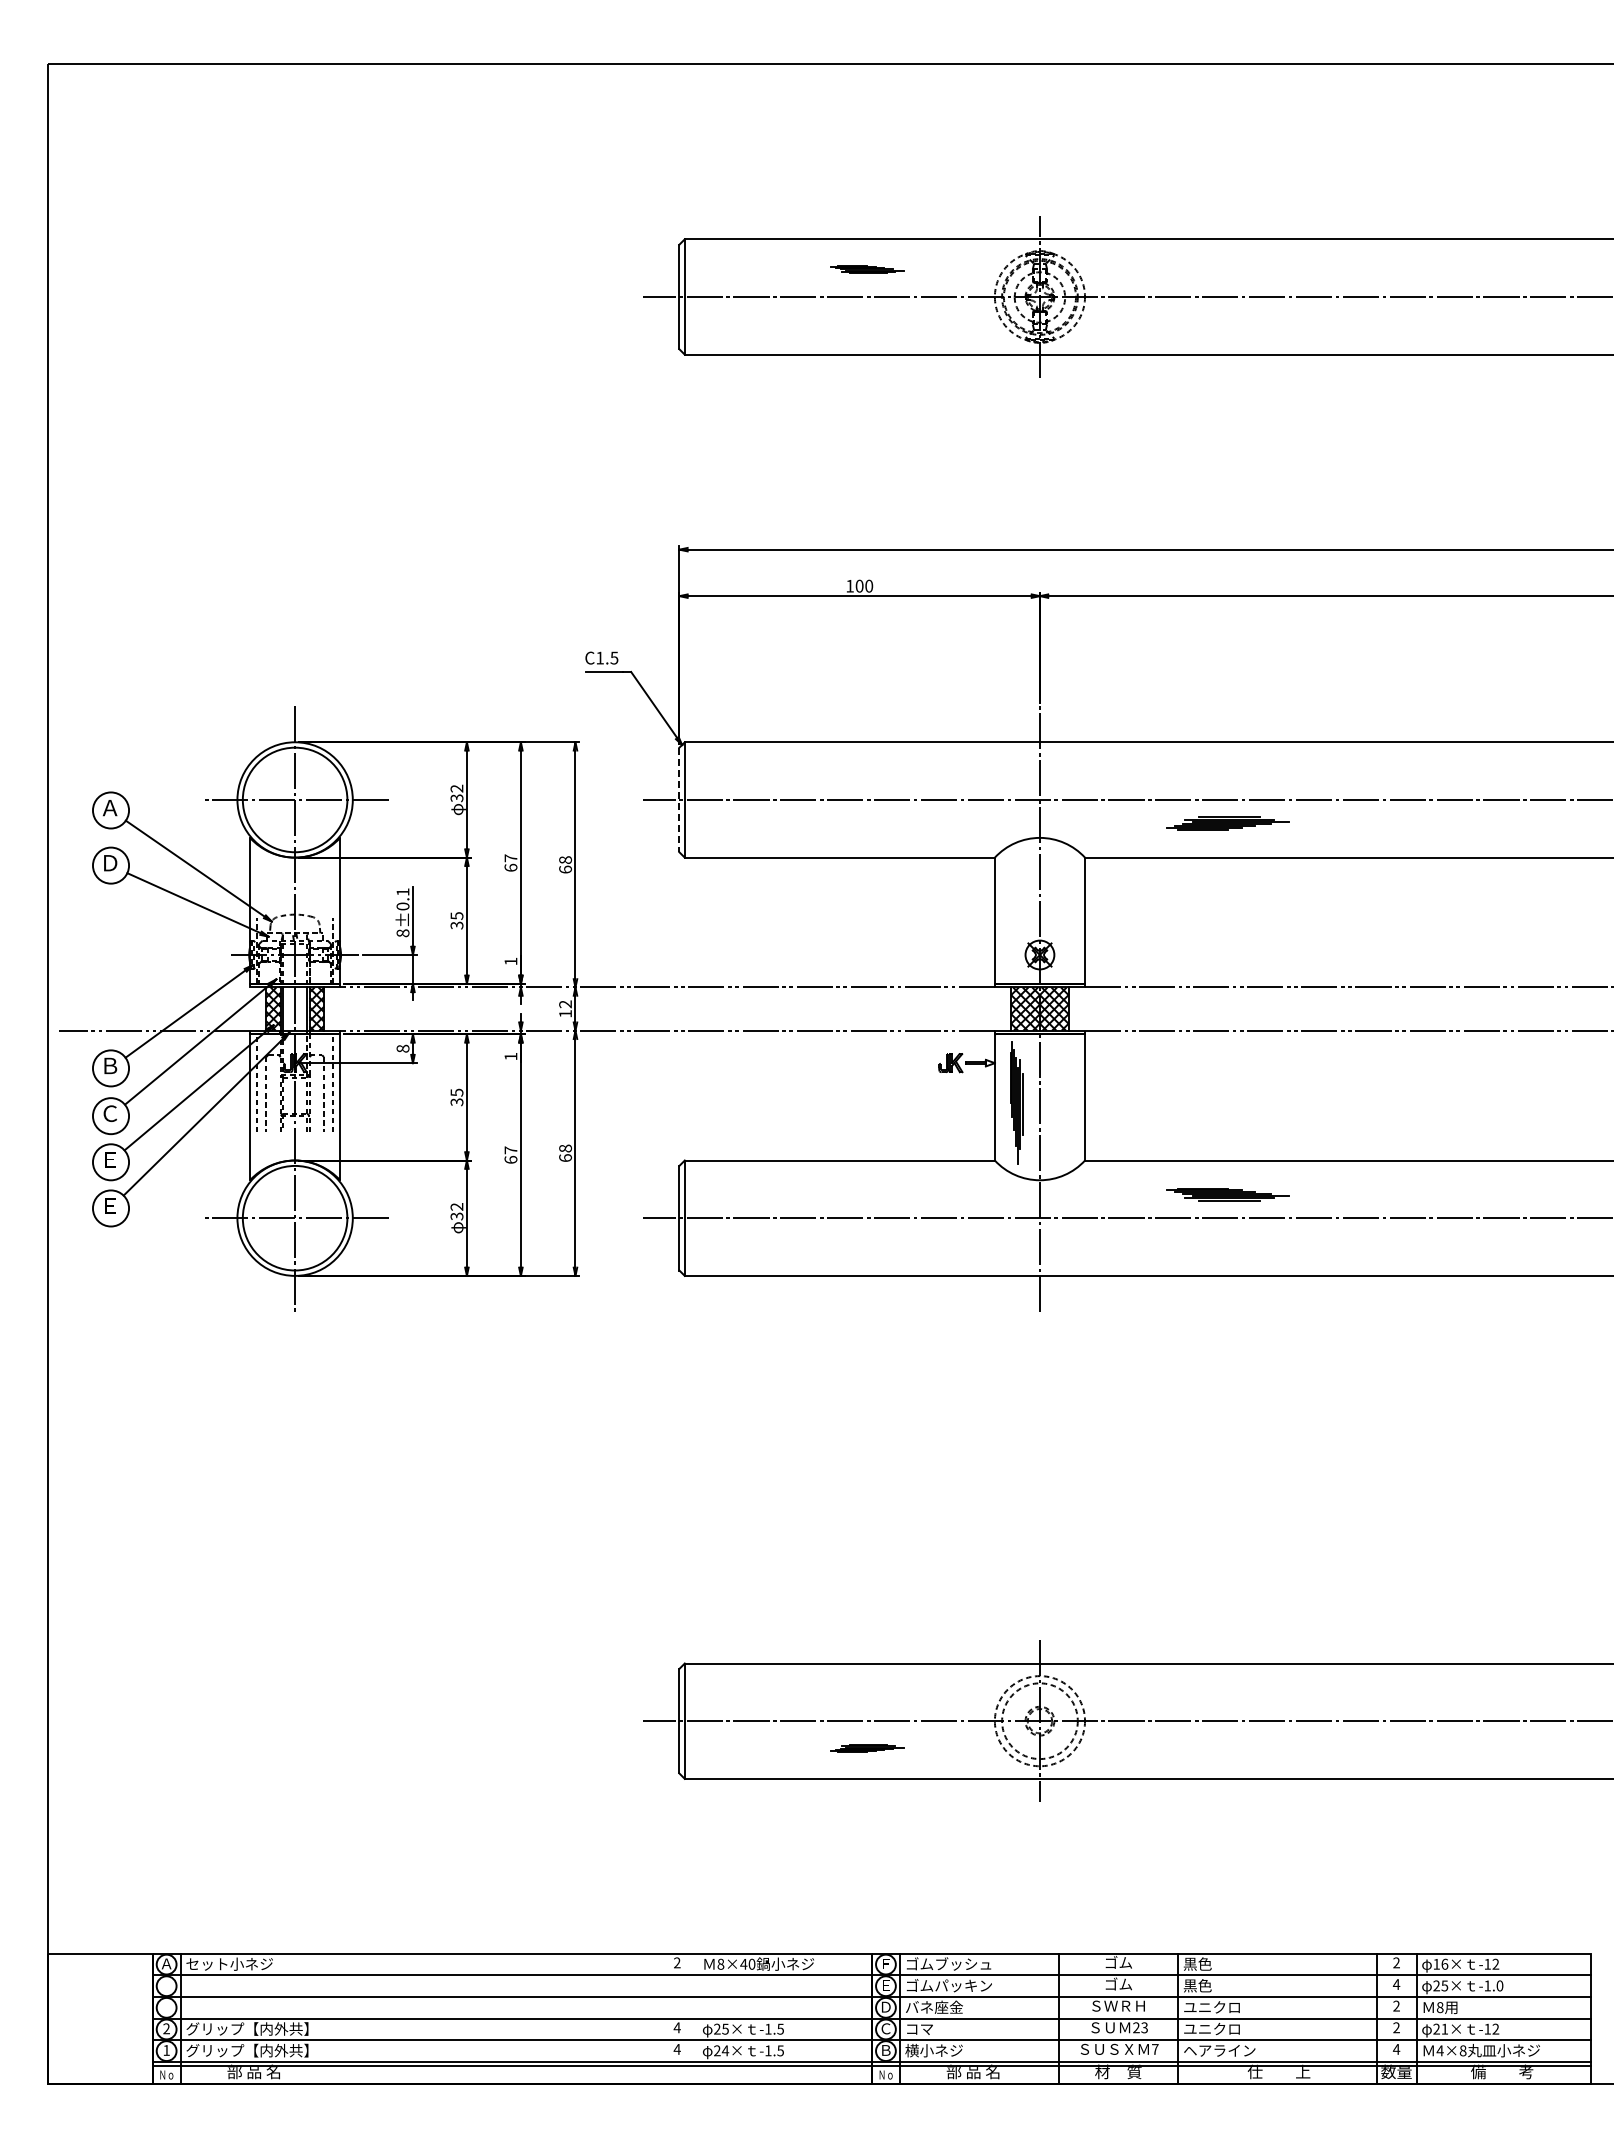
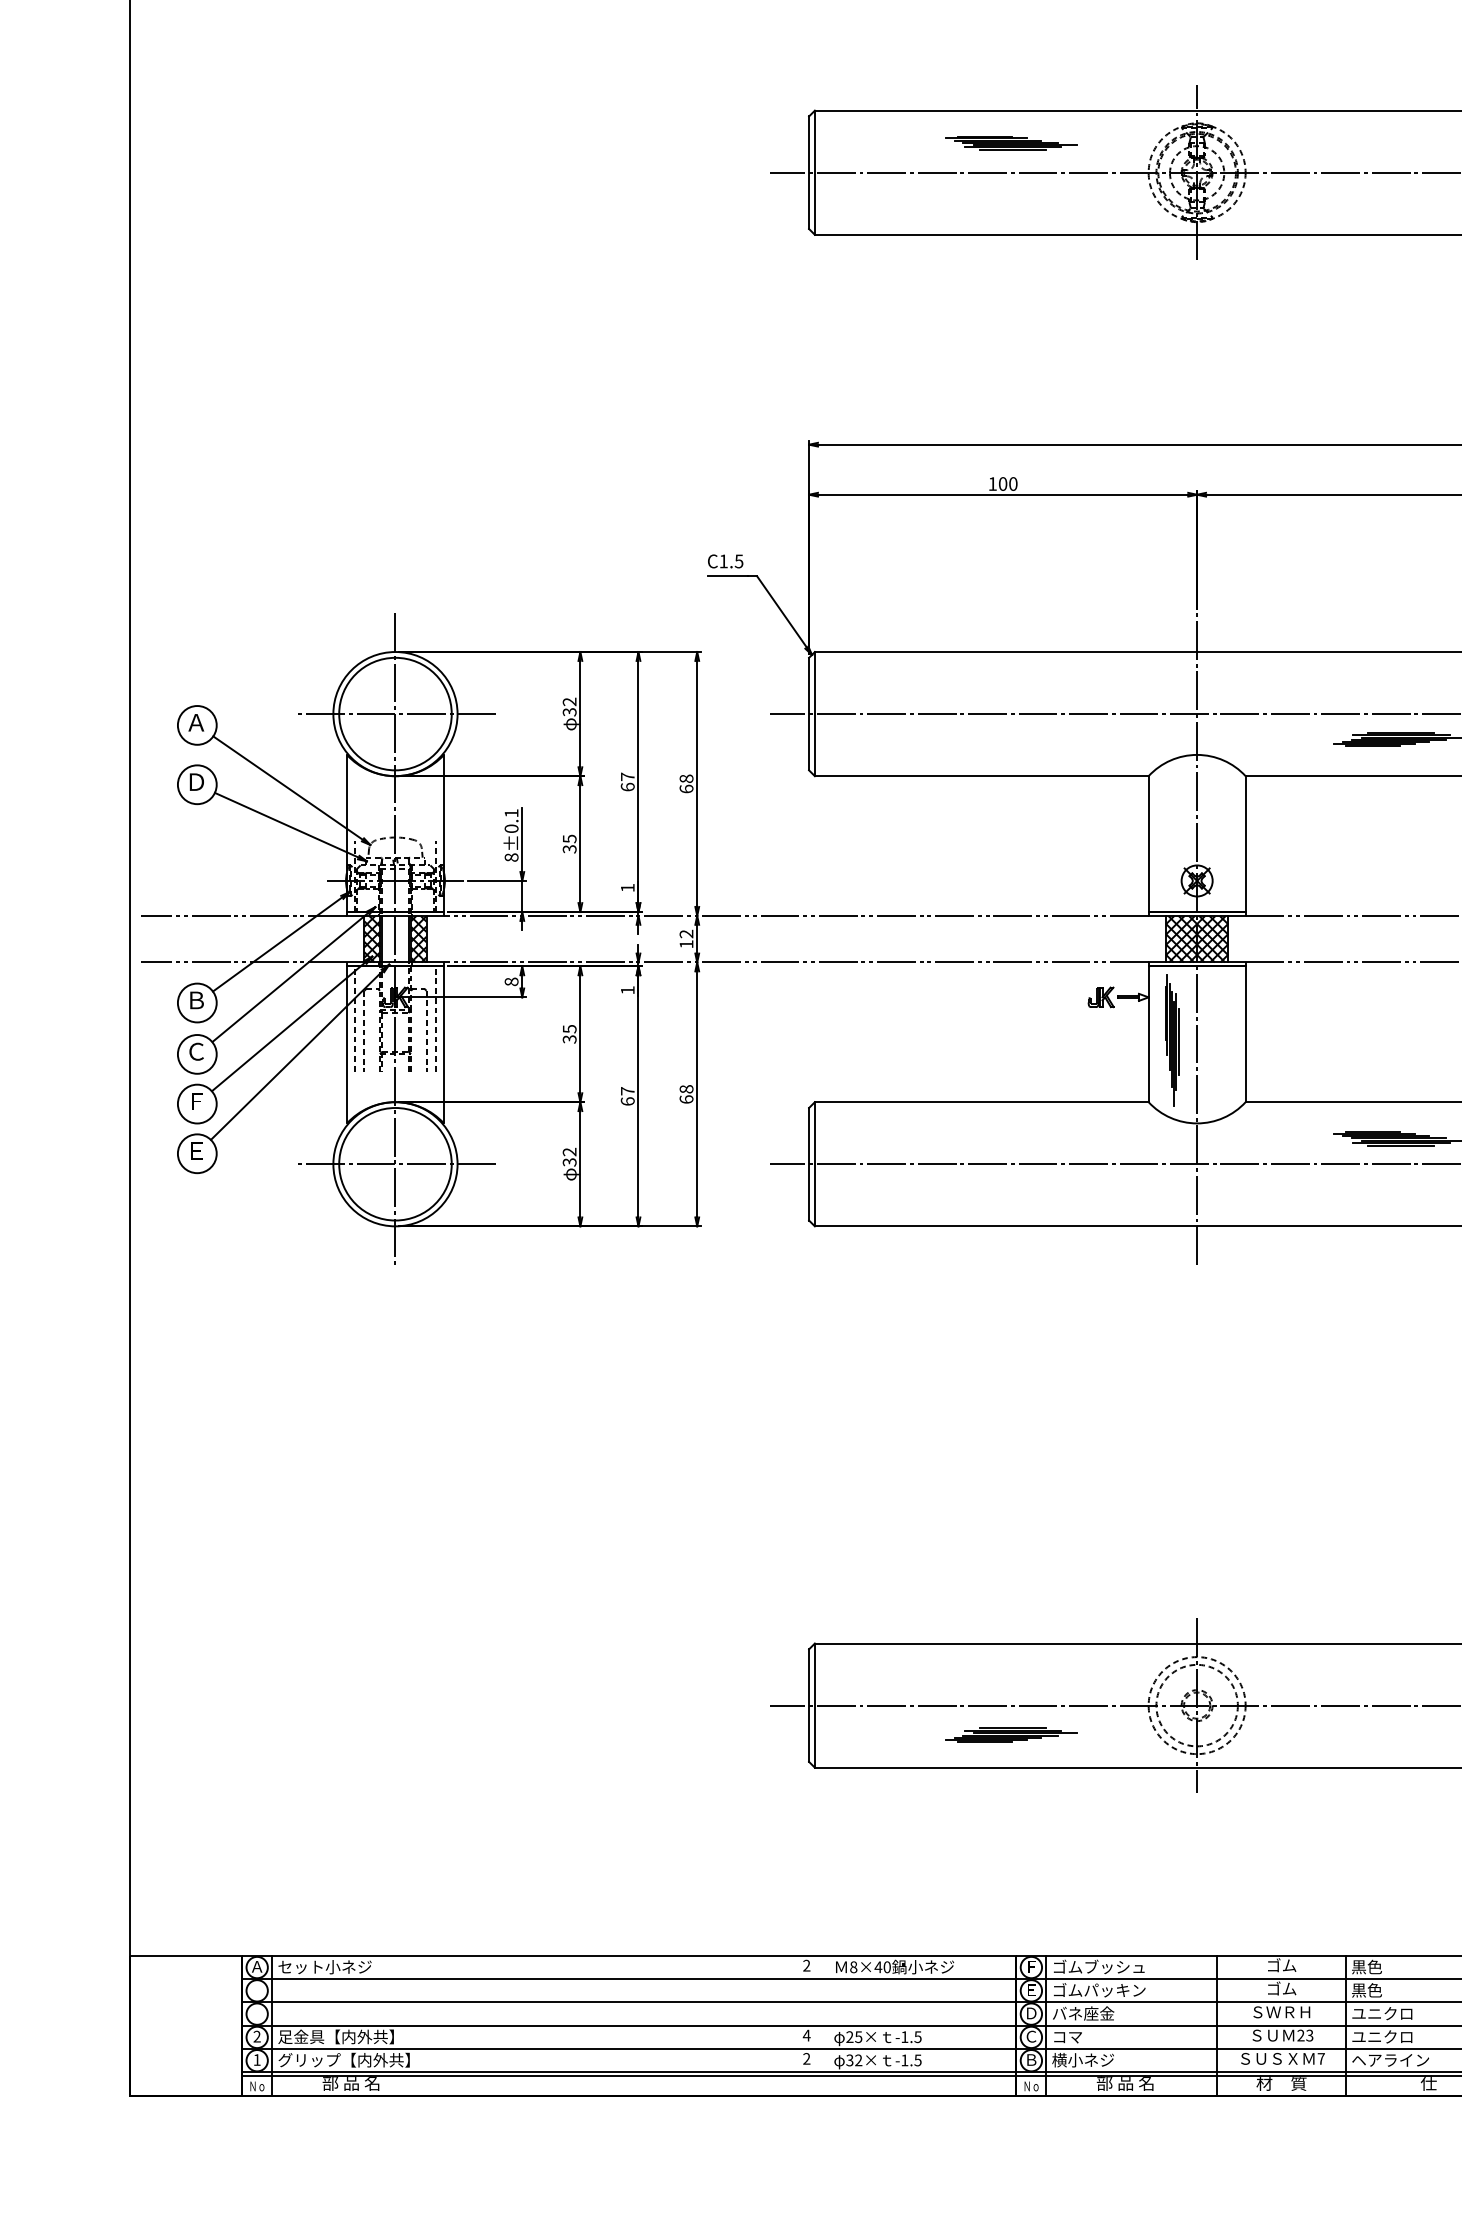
part: (867, 269) -> (1011, 143), size x1.67
line: (679, 800) -> (809, 714), dashed -> solid
line: (154, 987) -> (244, 915), added
text: (110, 1159) -> (196, 1101), Ｅ -> Ｆ
part: (867, 1748) -> (1011, 1735), size x1.67
text: (247, 2028) -> (344, 2036), グリップ【内外共】 -> 足金具【内外共】
text: (676, 2048) -> (805, 2057), 4 -> 2
text: (721, 2050) -> (854, 2060), 24× -> 32×

